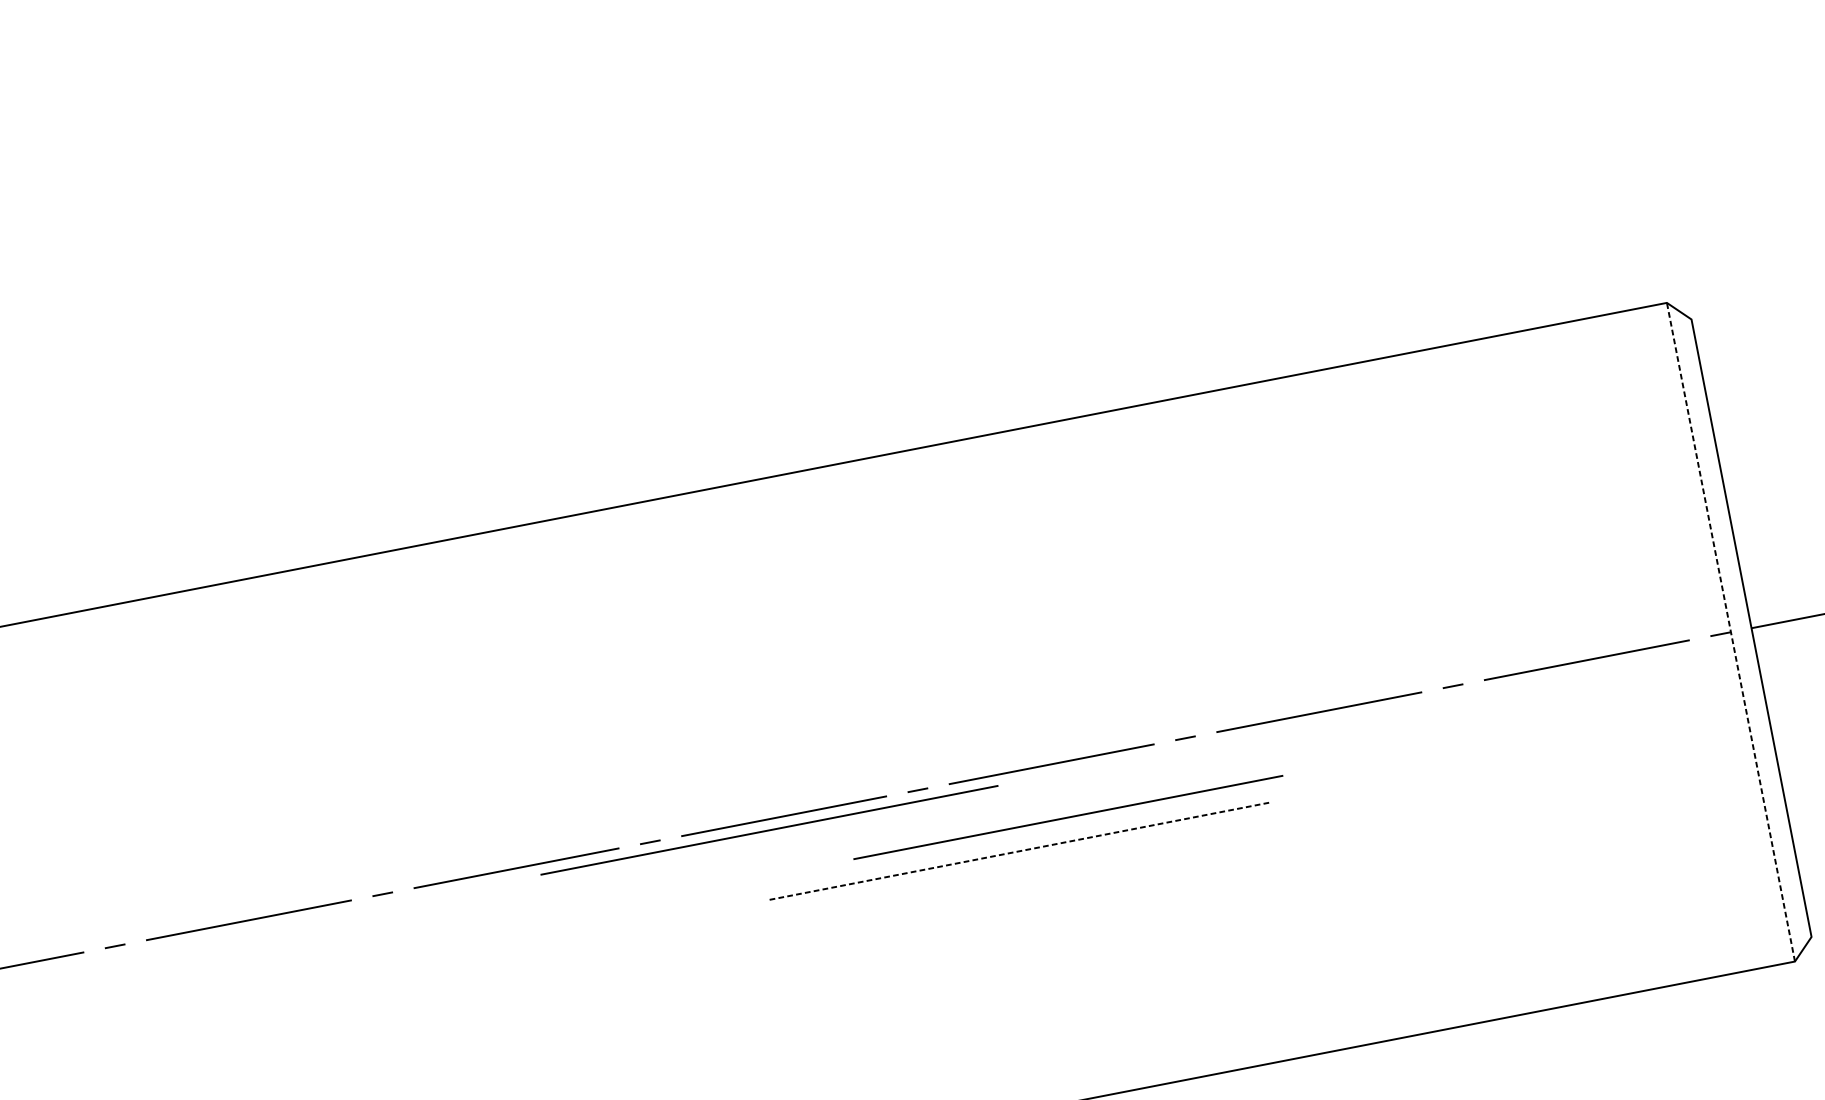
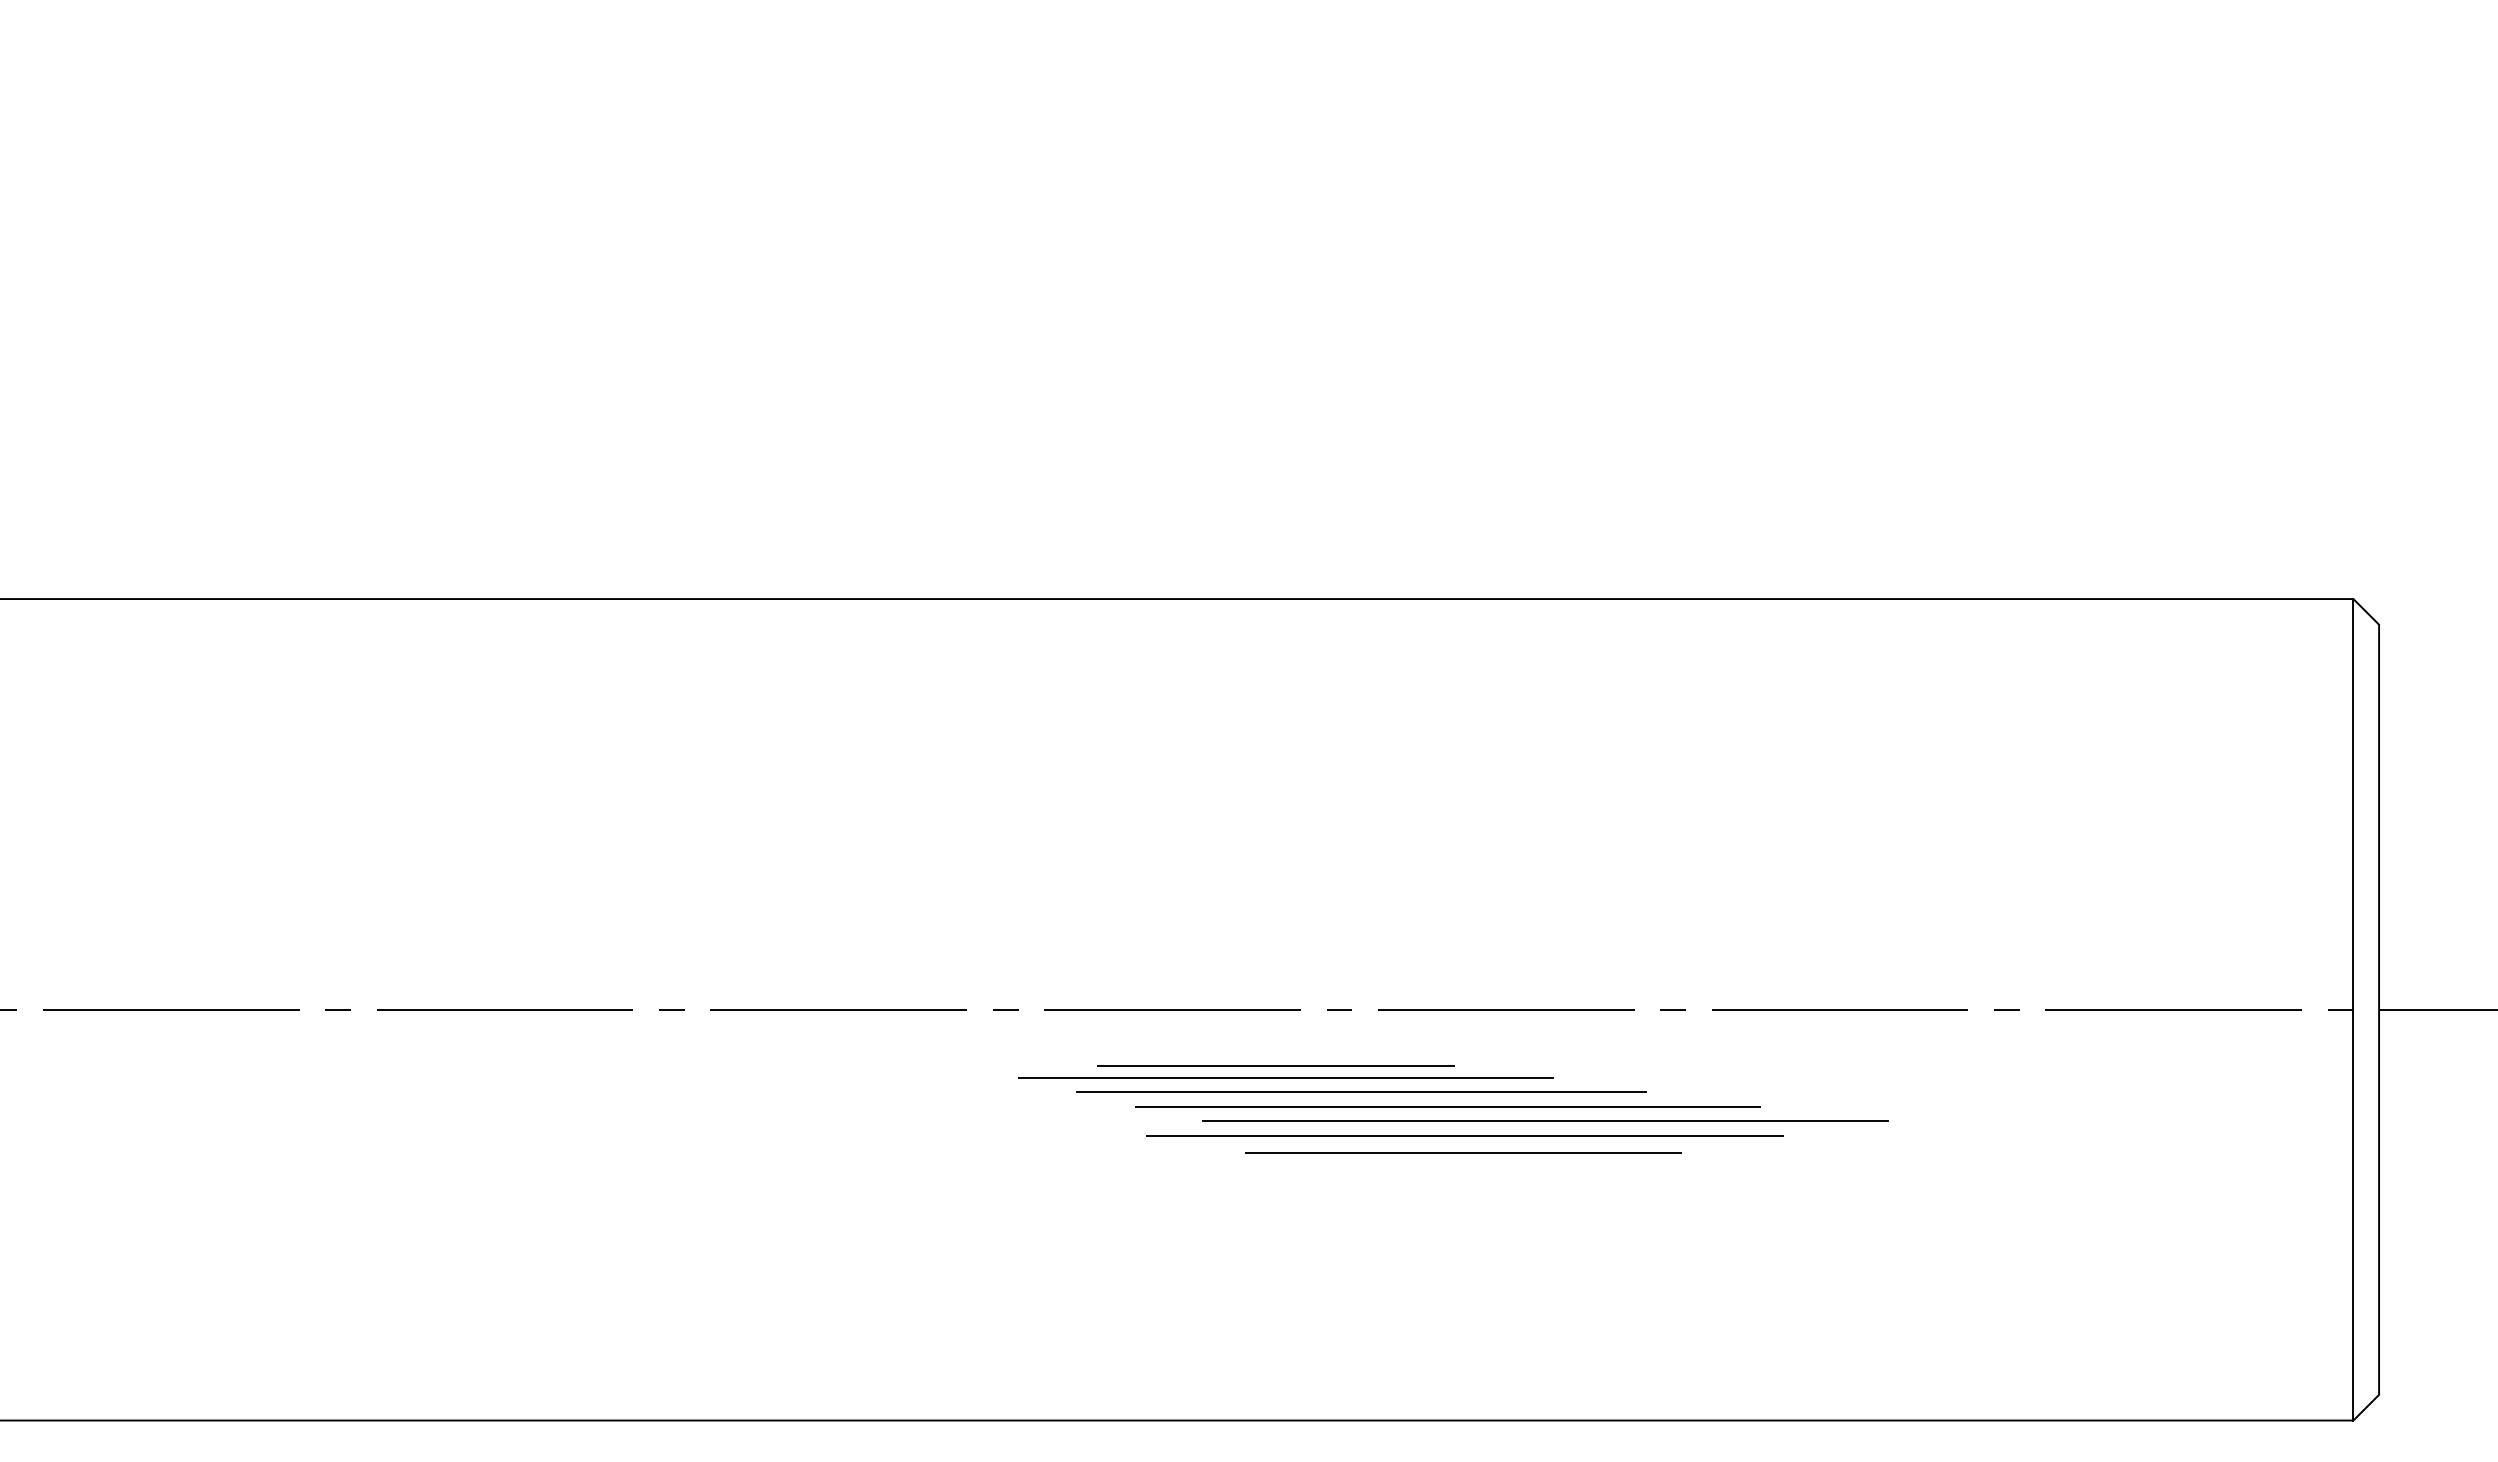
line: (1730, 631) -> (2353, 1009), dashed -> solid
line: (1068, 817) -> (1285, 1077), moved
line: (769, 829) -> (1361, 1091), moved
line: (875, 844) -> (1275, 1065), added
line: (1100, 847) -> (1545, 1121), added
line: (1020, 850) -> (1448, 1106), dashed -> solid
line: (1038, 871) -> (1465, 1135), added
line: (1039, 886) -> (1463, 1153), added

